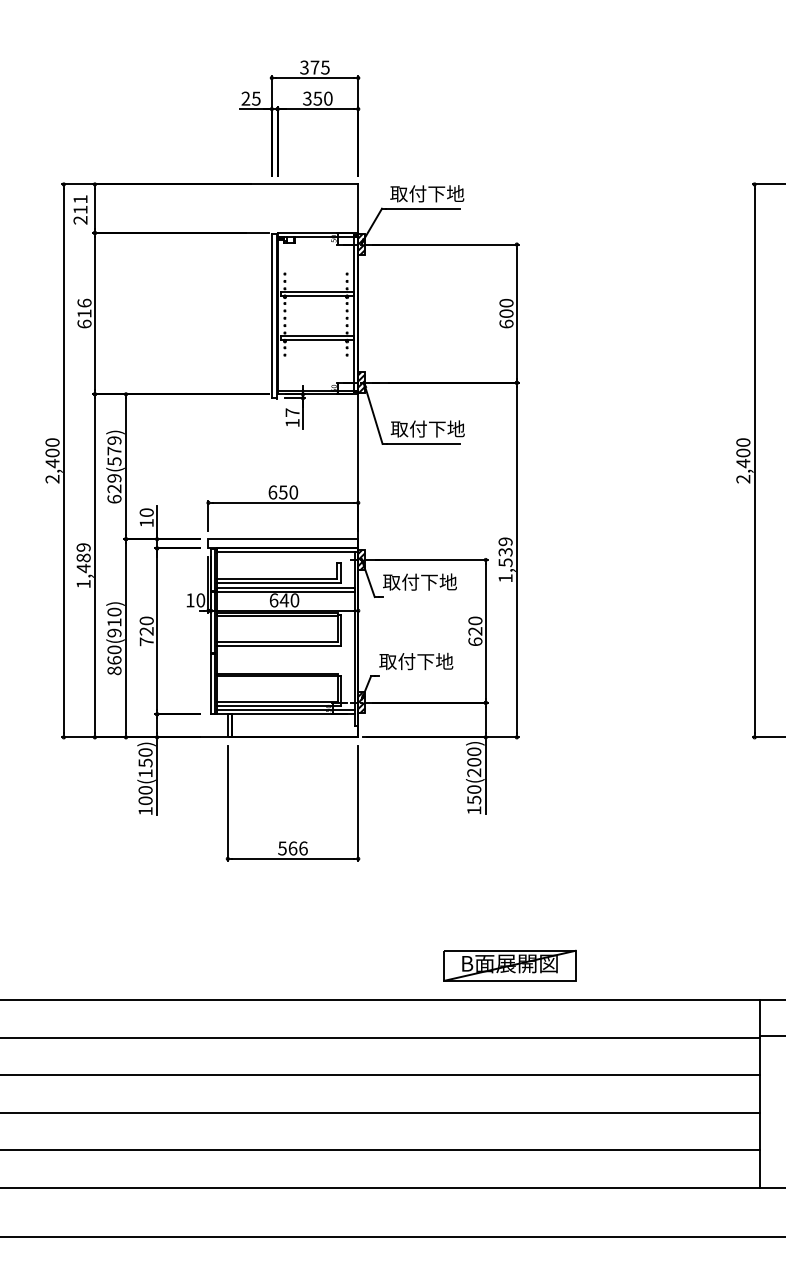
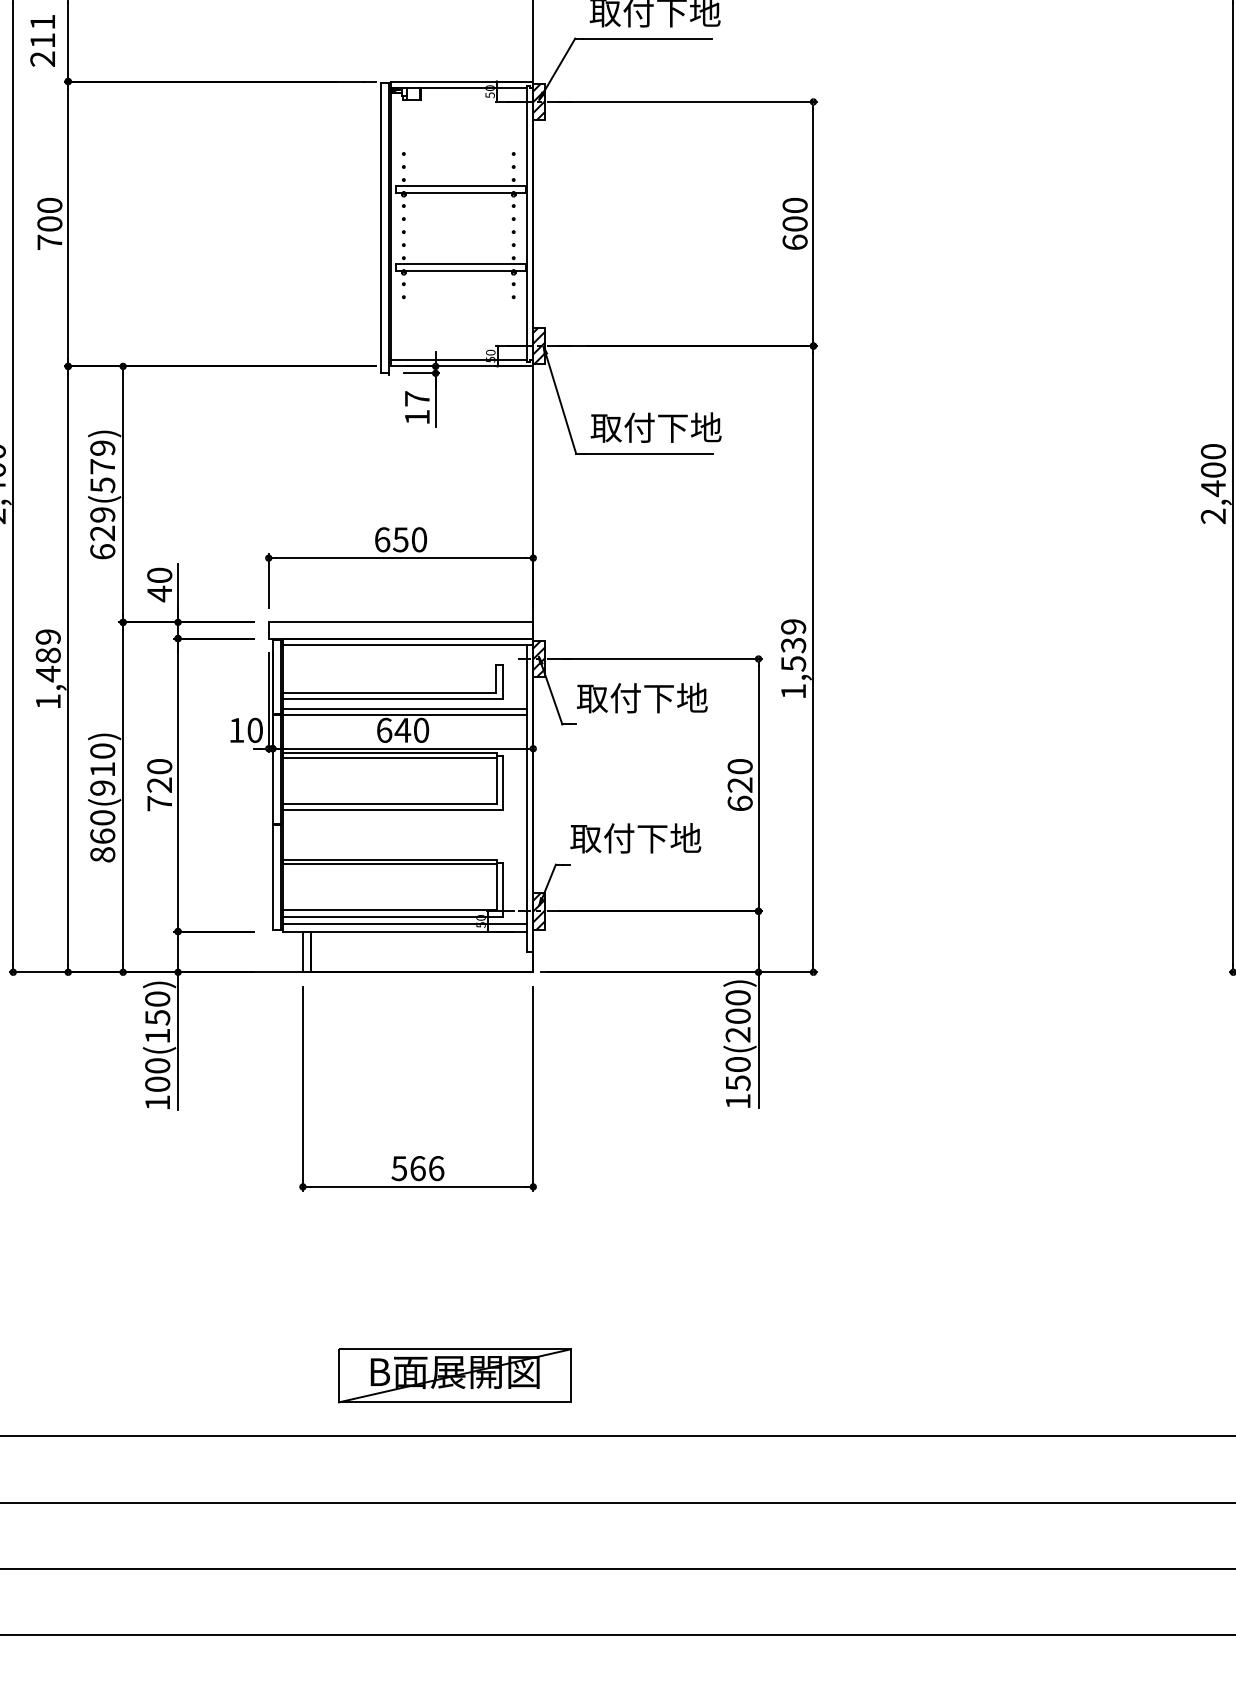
text: (84, 313) -> (49, 223), 616 -> 700
text: (146, 522) -> (159, 592), 10 -> 40
part: (509, 965) -> (454, 1375), moved

